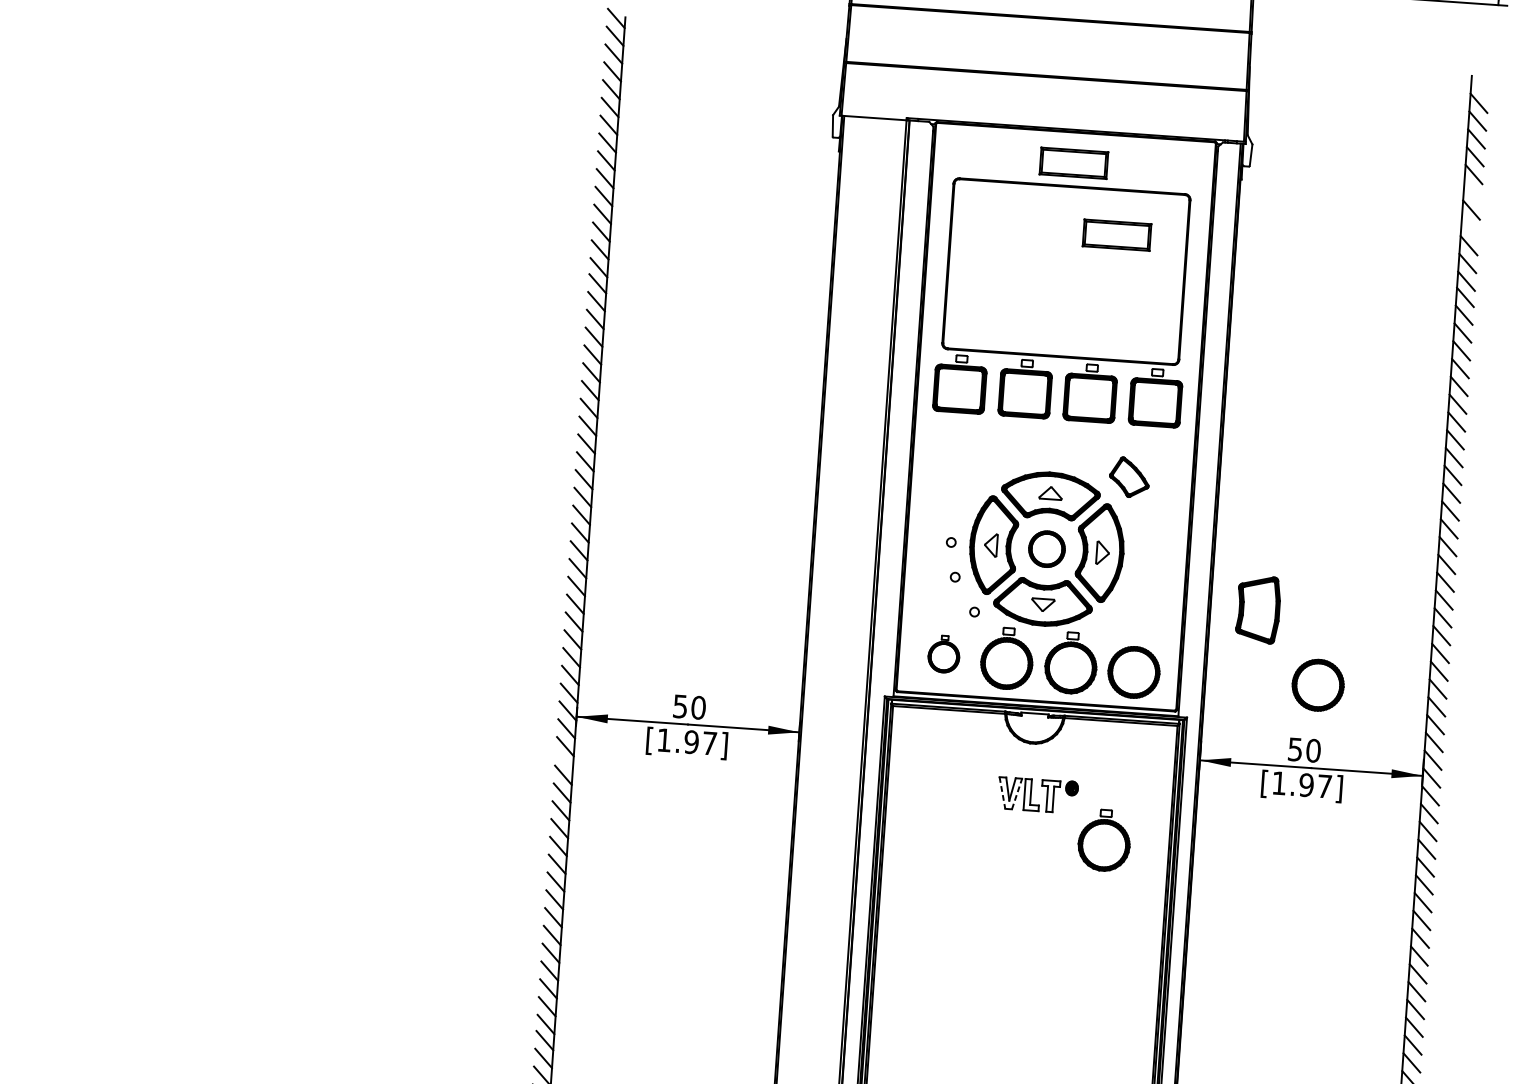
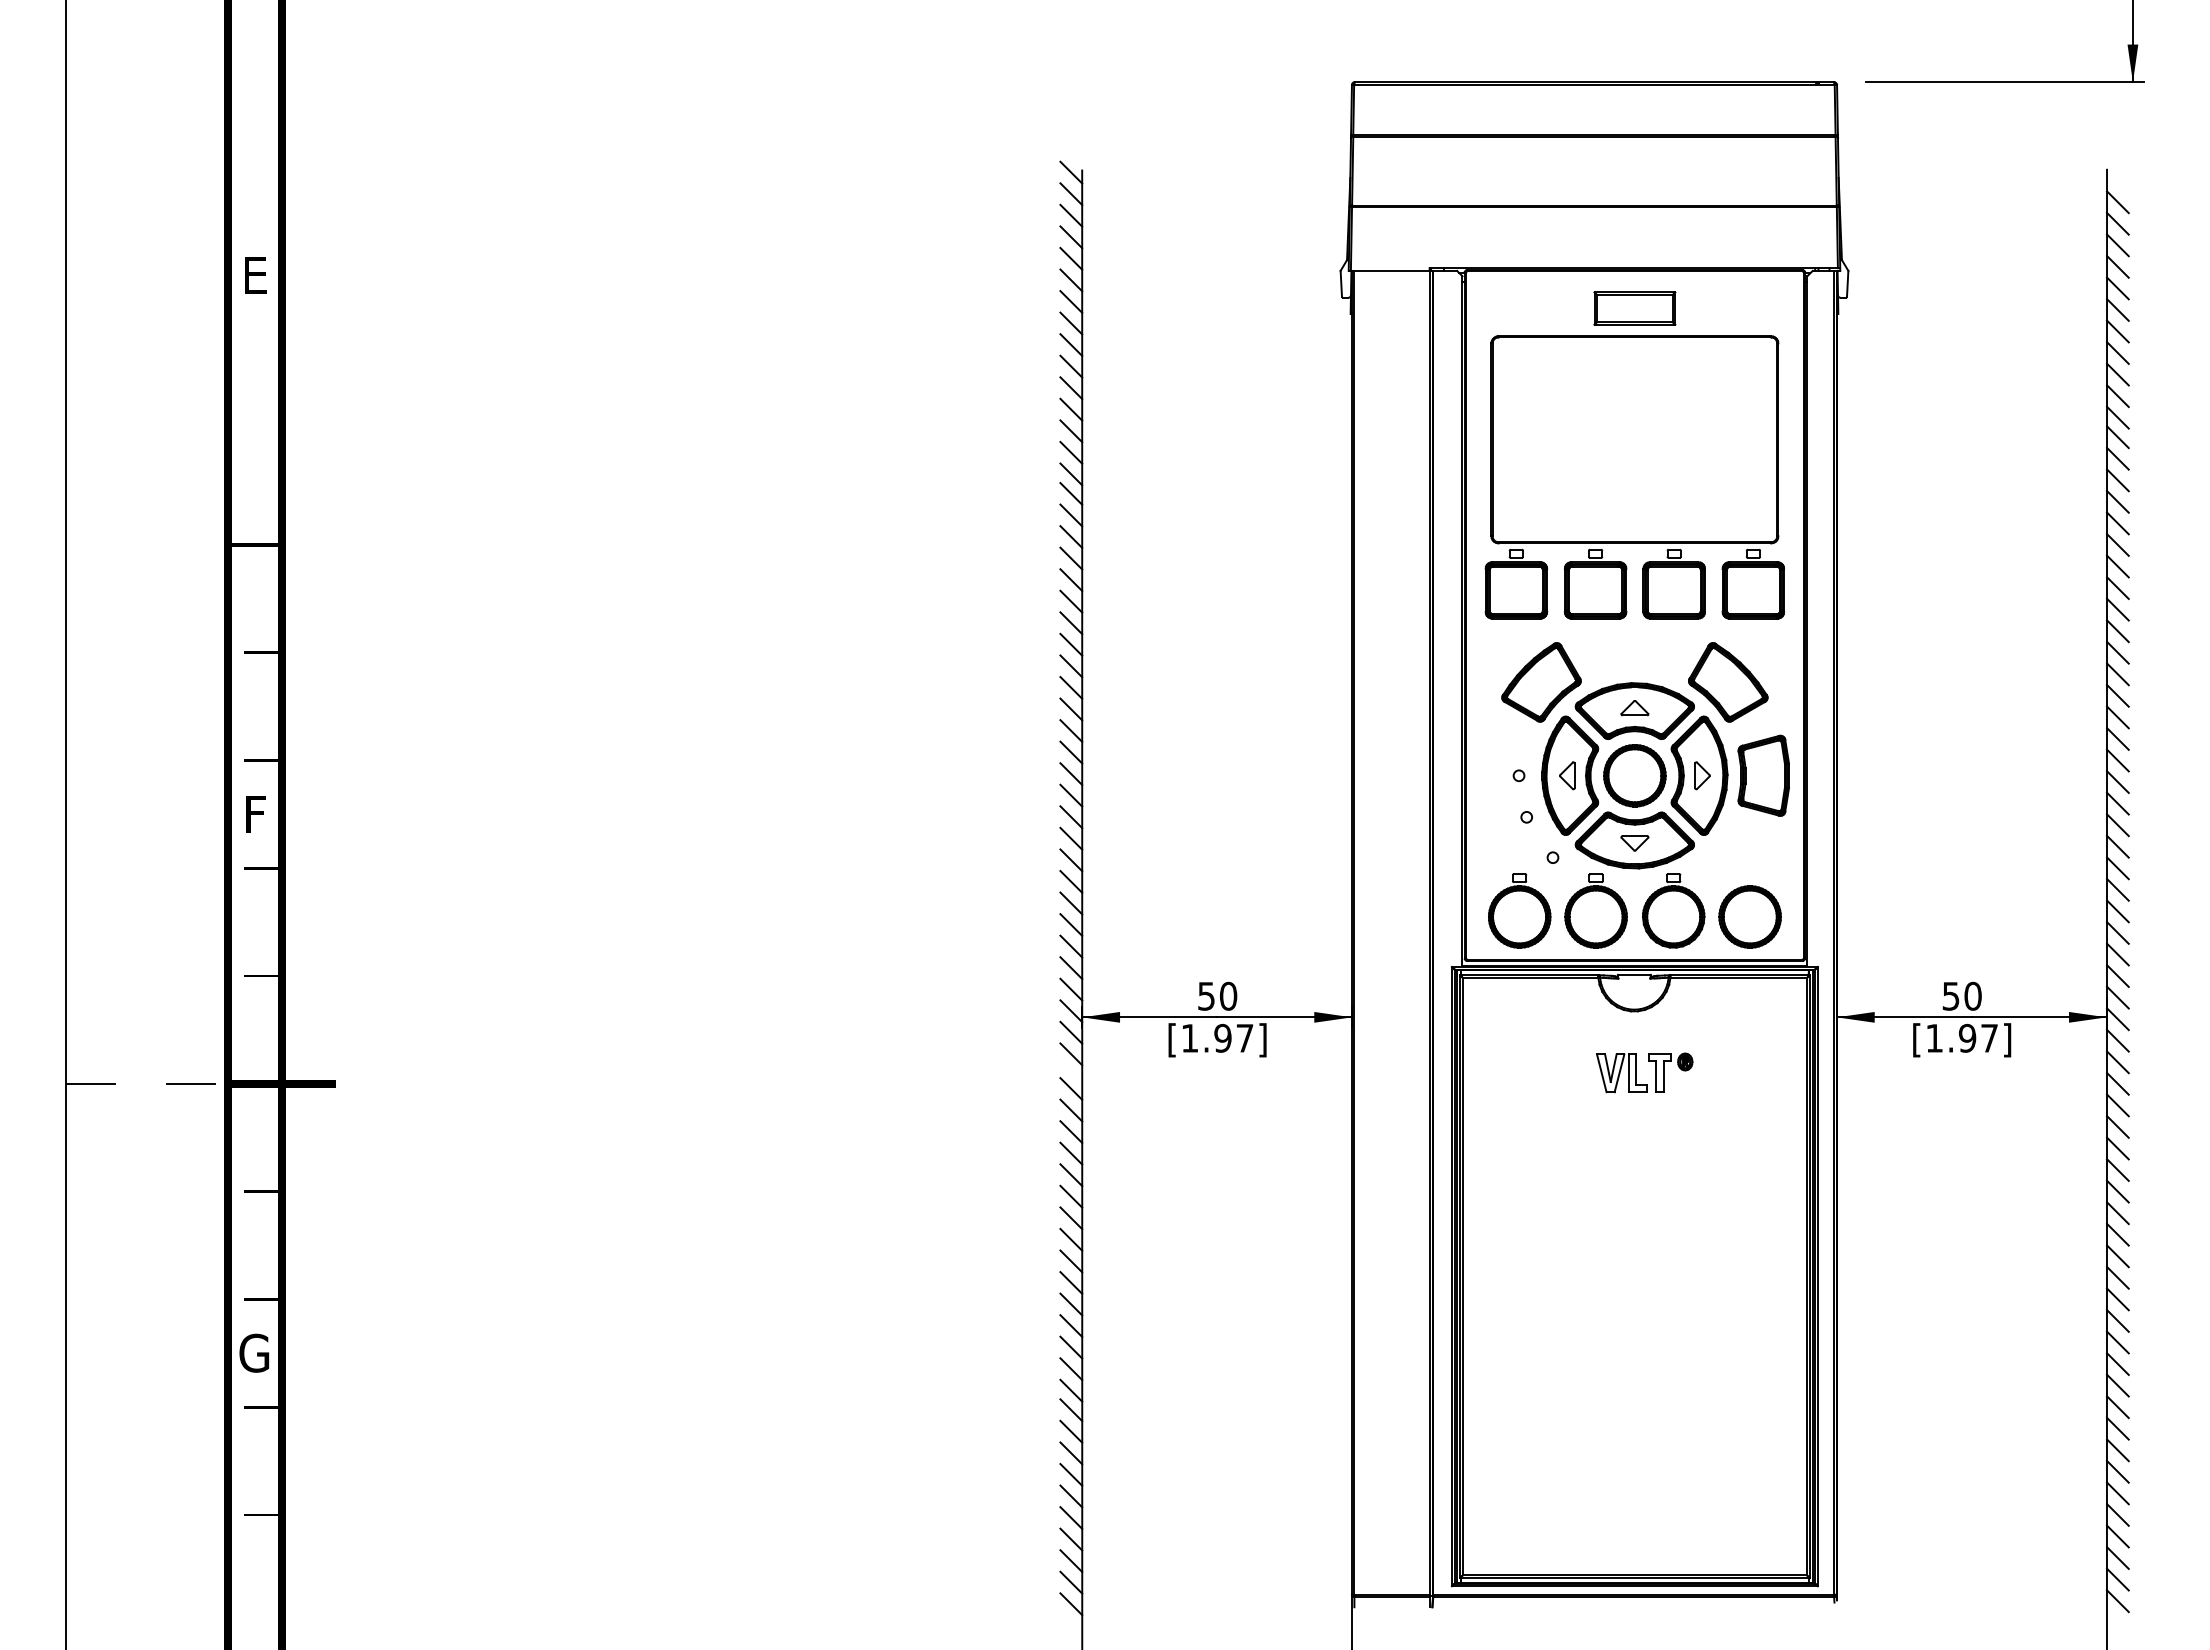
line: (1472, 191) -> (2117, 309), added
line: (1469, 227) -> (2117, 352), added
part: (1116, 235) -> (1692, 391), removed
part: (975, 466) -> (1541, 682), added
part: (1129, 477) -> (1728, 682), size x1.67
part: (1046, 548) -> (1634, 775), size x1.43
part: (1258, 609) -> (1763, 775), moved
part: (943, 653) -> (1519, 910), size x1.67
part: (1317, 684) -> (1972, 916), removed
line: (1002, 793) -> (1601, 1073), dashed -> solid
line: (1017, 793) -> (1619, 1072), dashed -> solid
part: (1104, 840) -> (1728, 1121), removed

